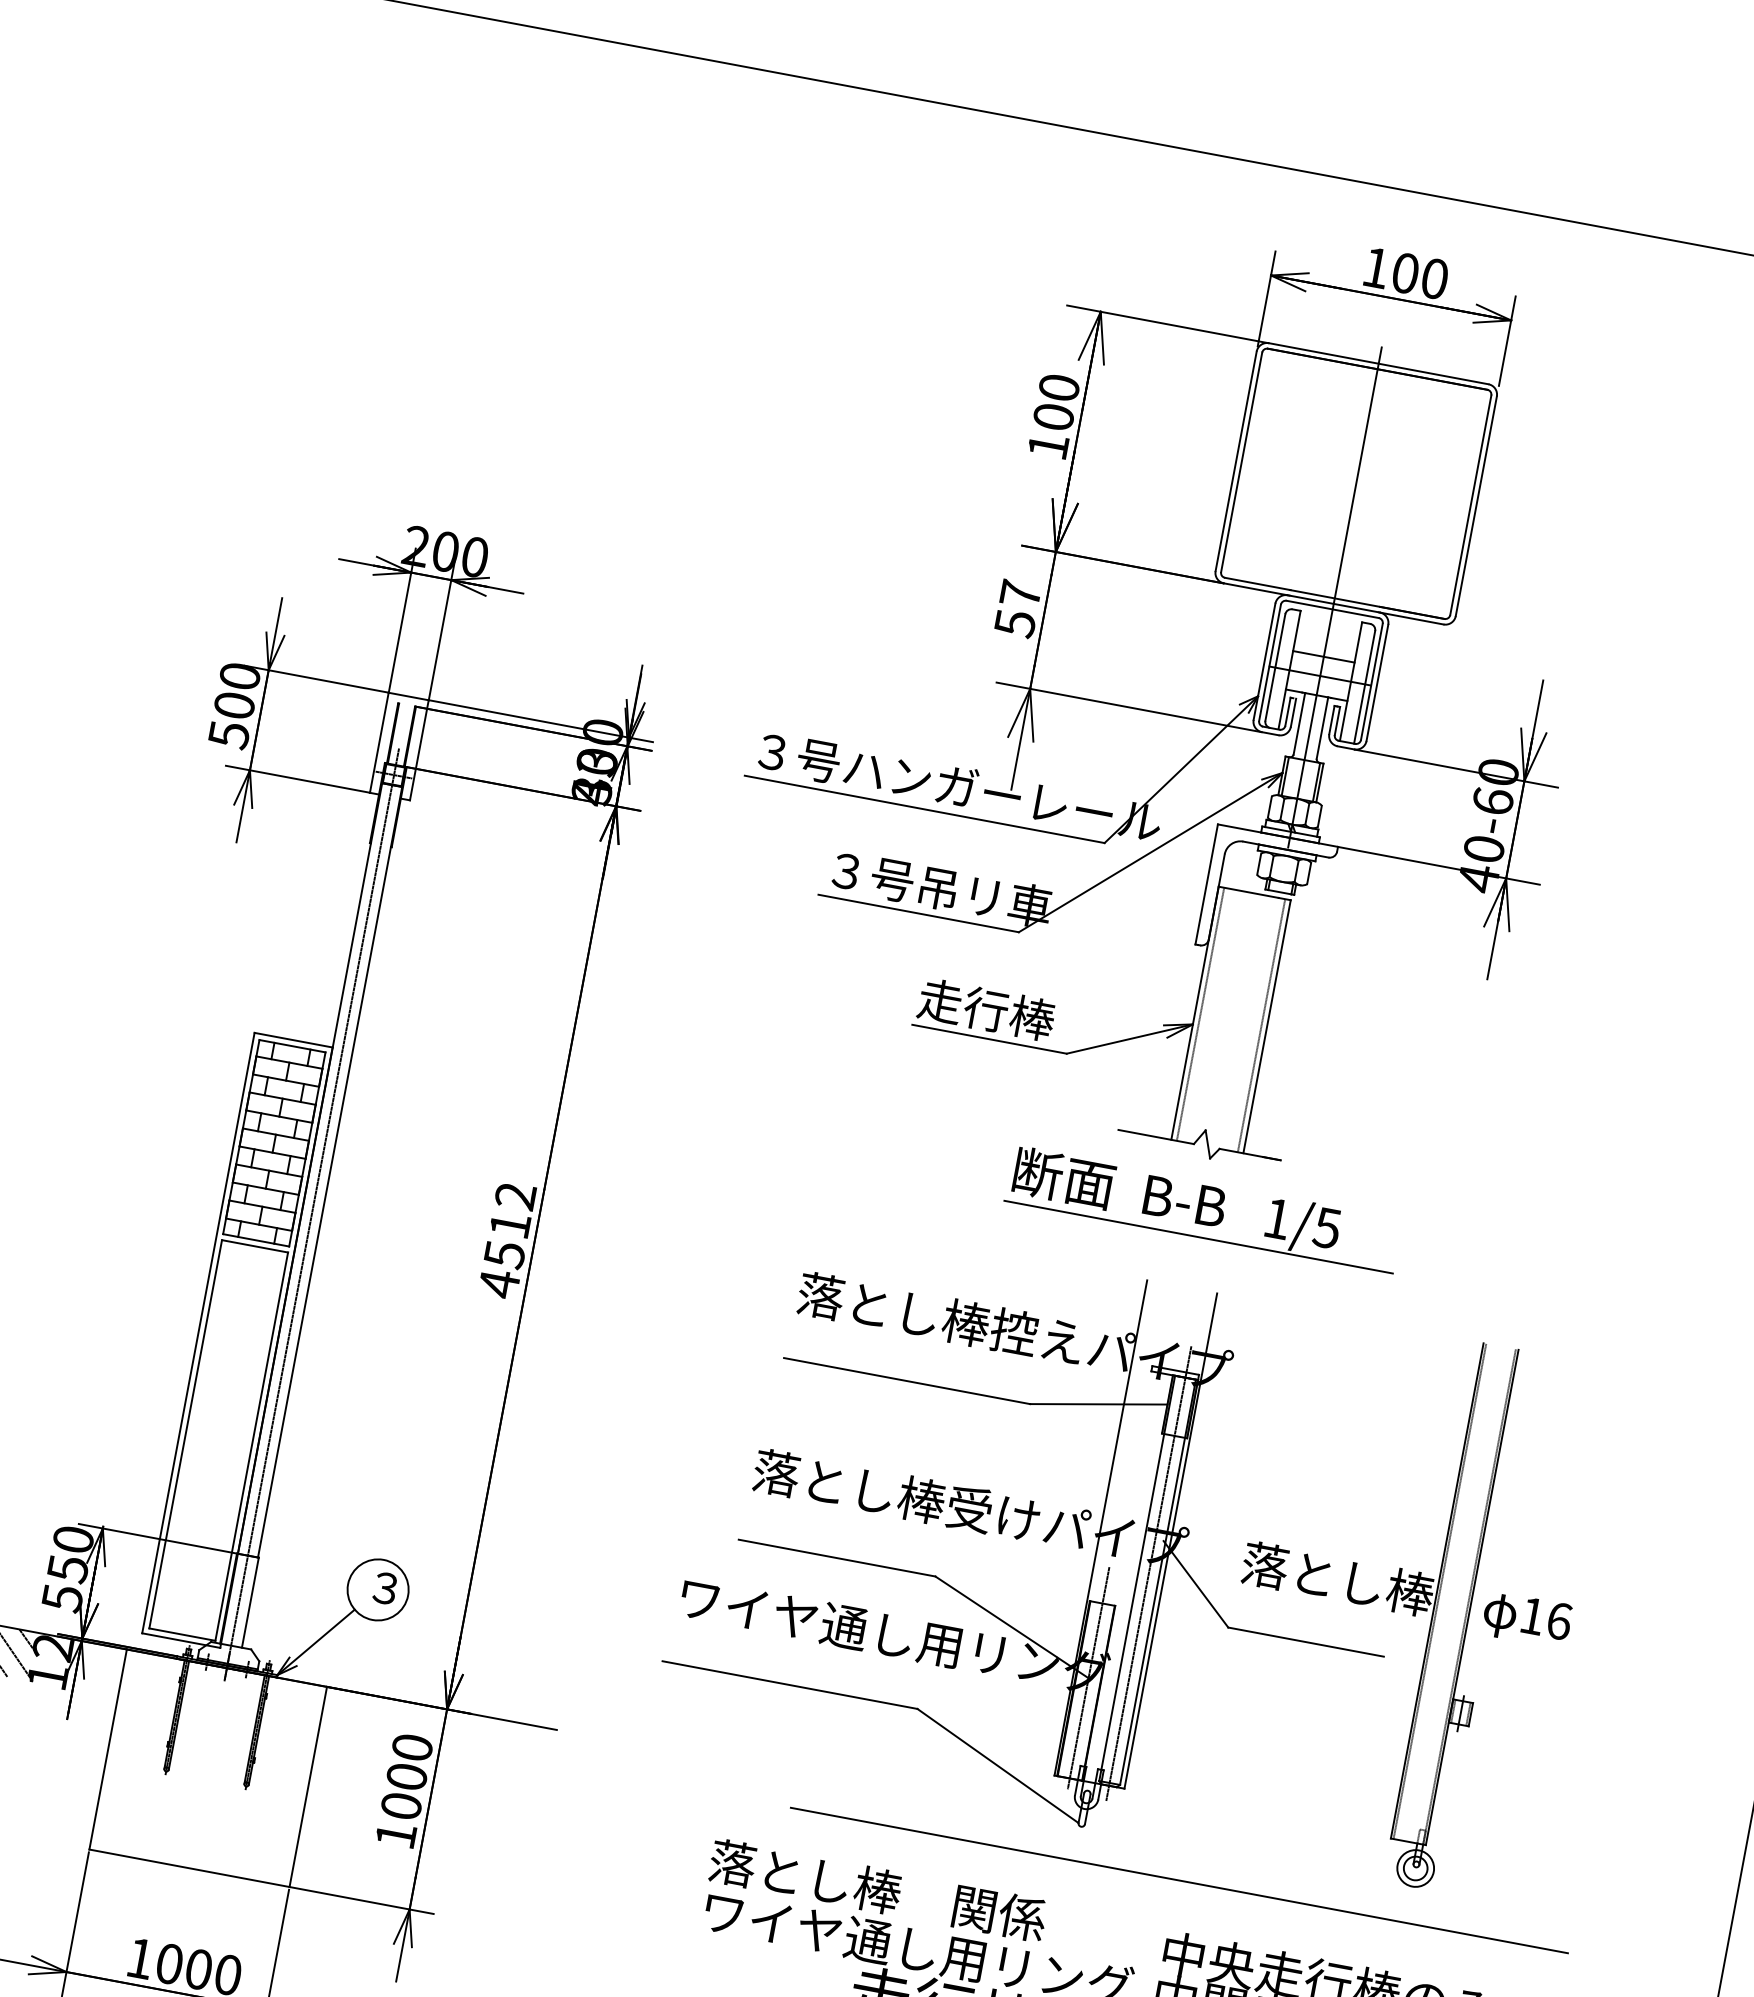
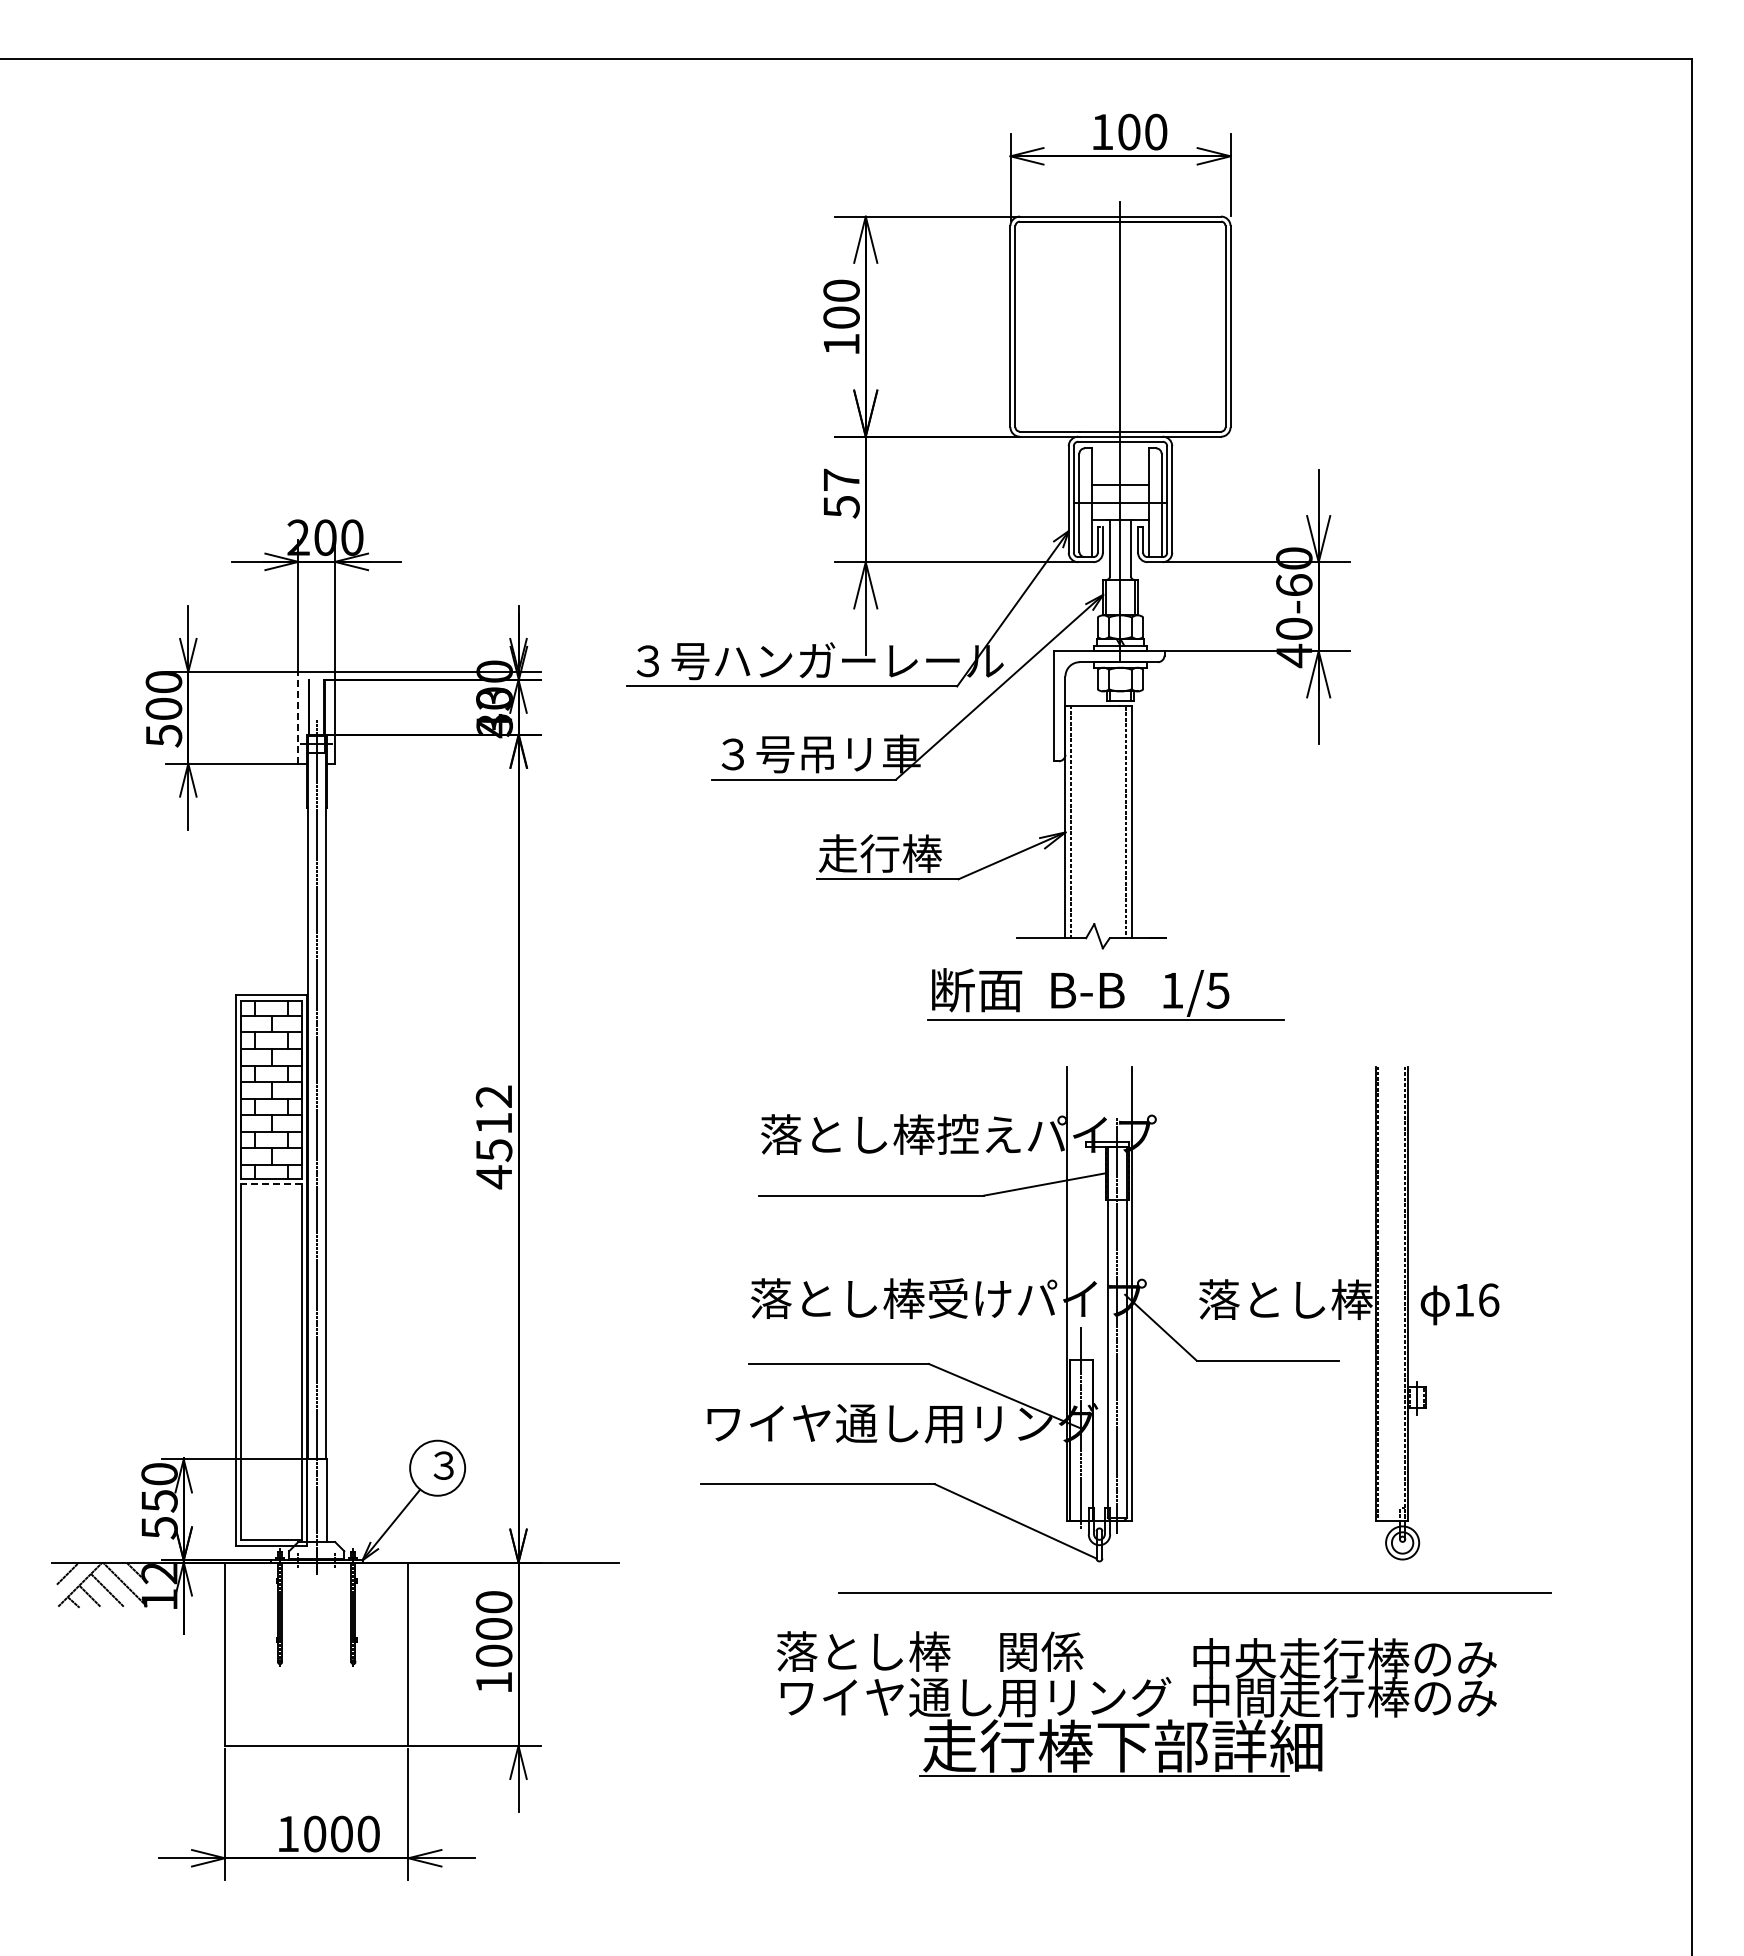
line: (379, 742) -> (298, 717), solid -> dashed
line: (254, 1246) -> (271, 1184), solid -> dashed

